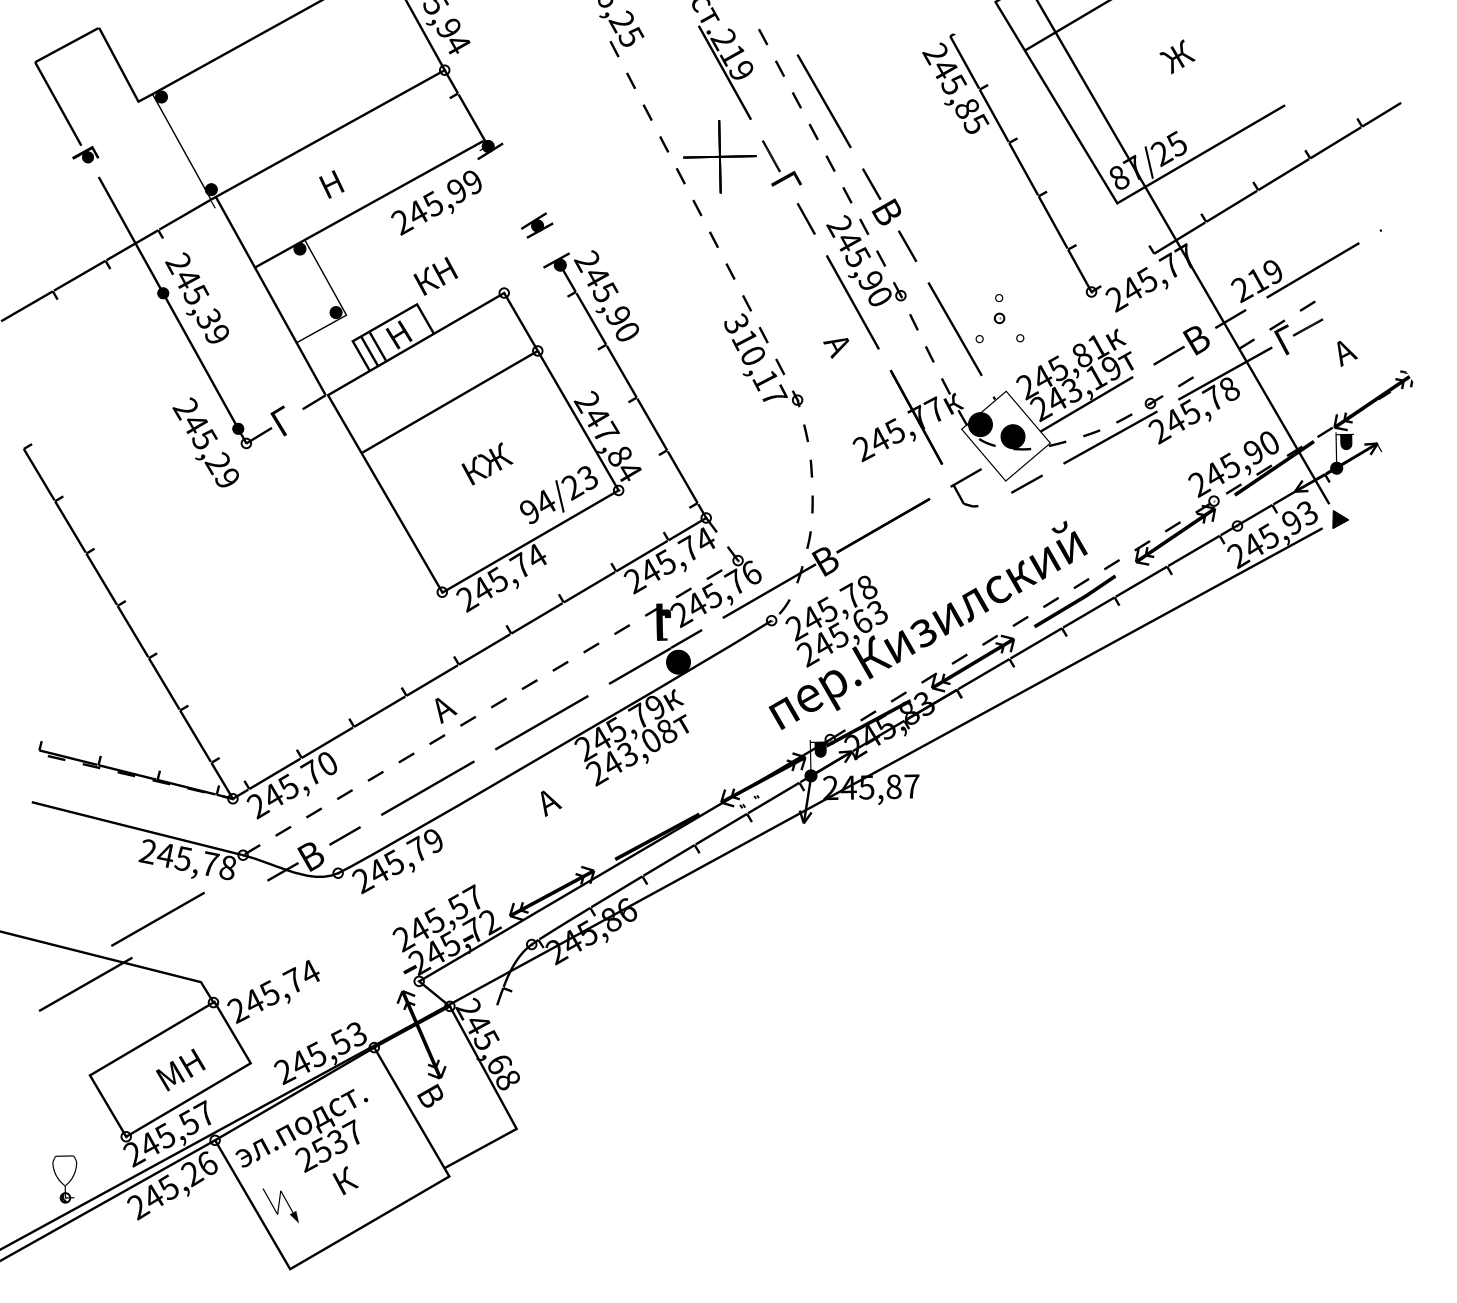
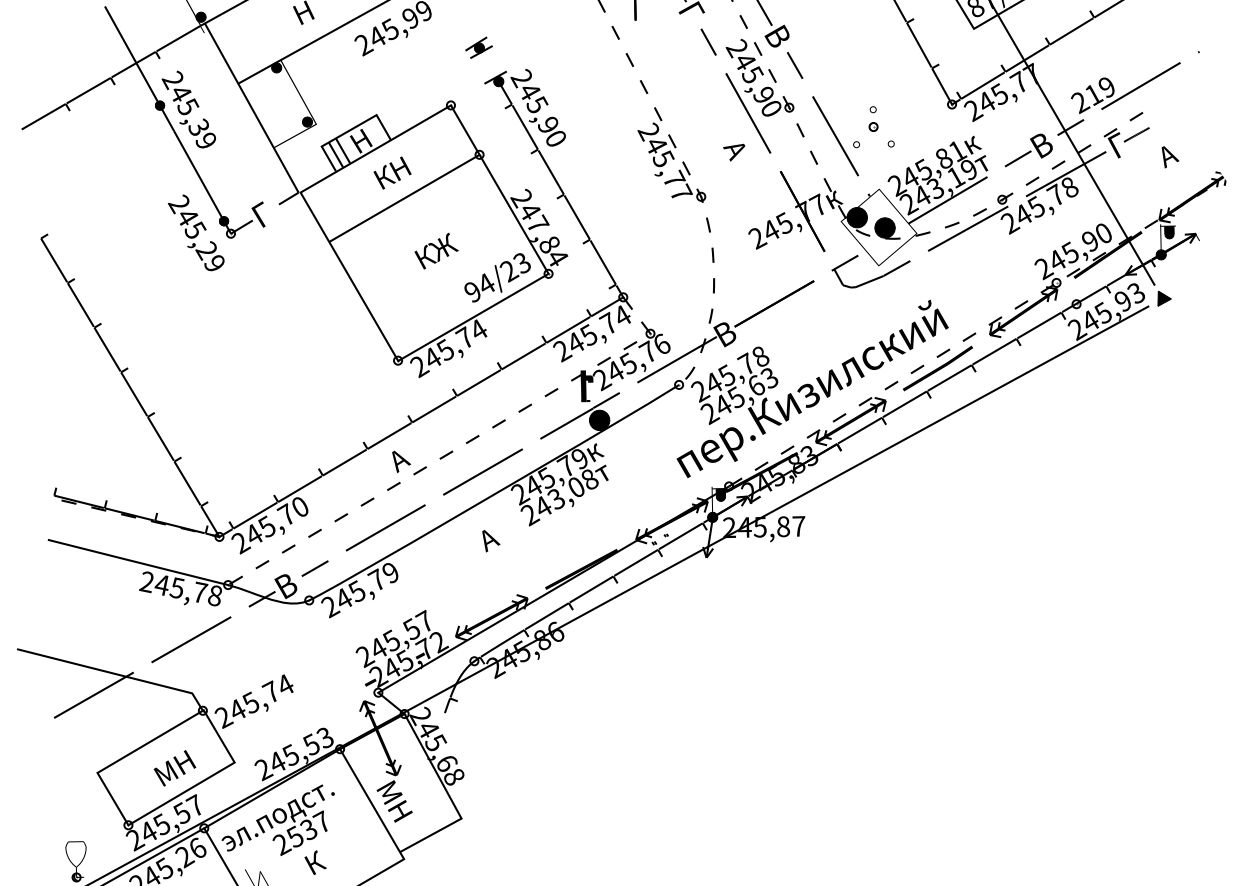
fill: (1124, 269) -> (980, 85), added
text: (435, 276) -> (392, 173), moved
text: (750, 352) -> (661, 156), 310,17 -> 245,77
line: (1216, 362) -> (1058, 164), added
fill: (994, 499) -> (869, 281), added
line: (157, 918) -> (190, 639), moved
text: (438, 1110) -> (394, 802), В -> МН

